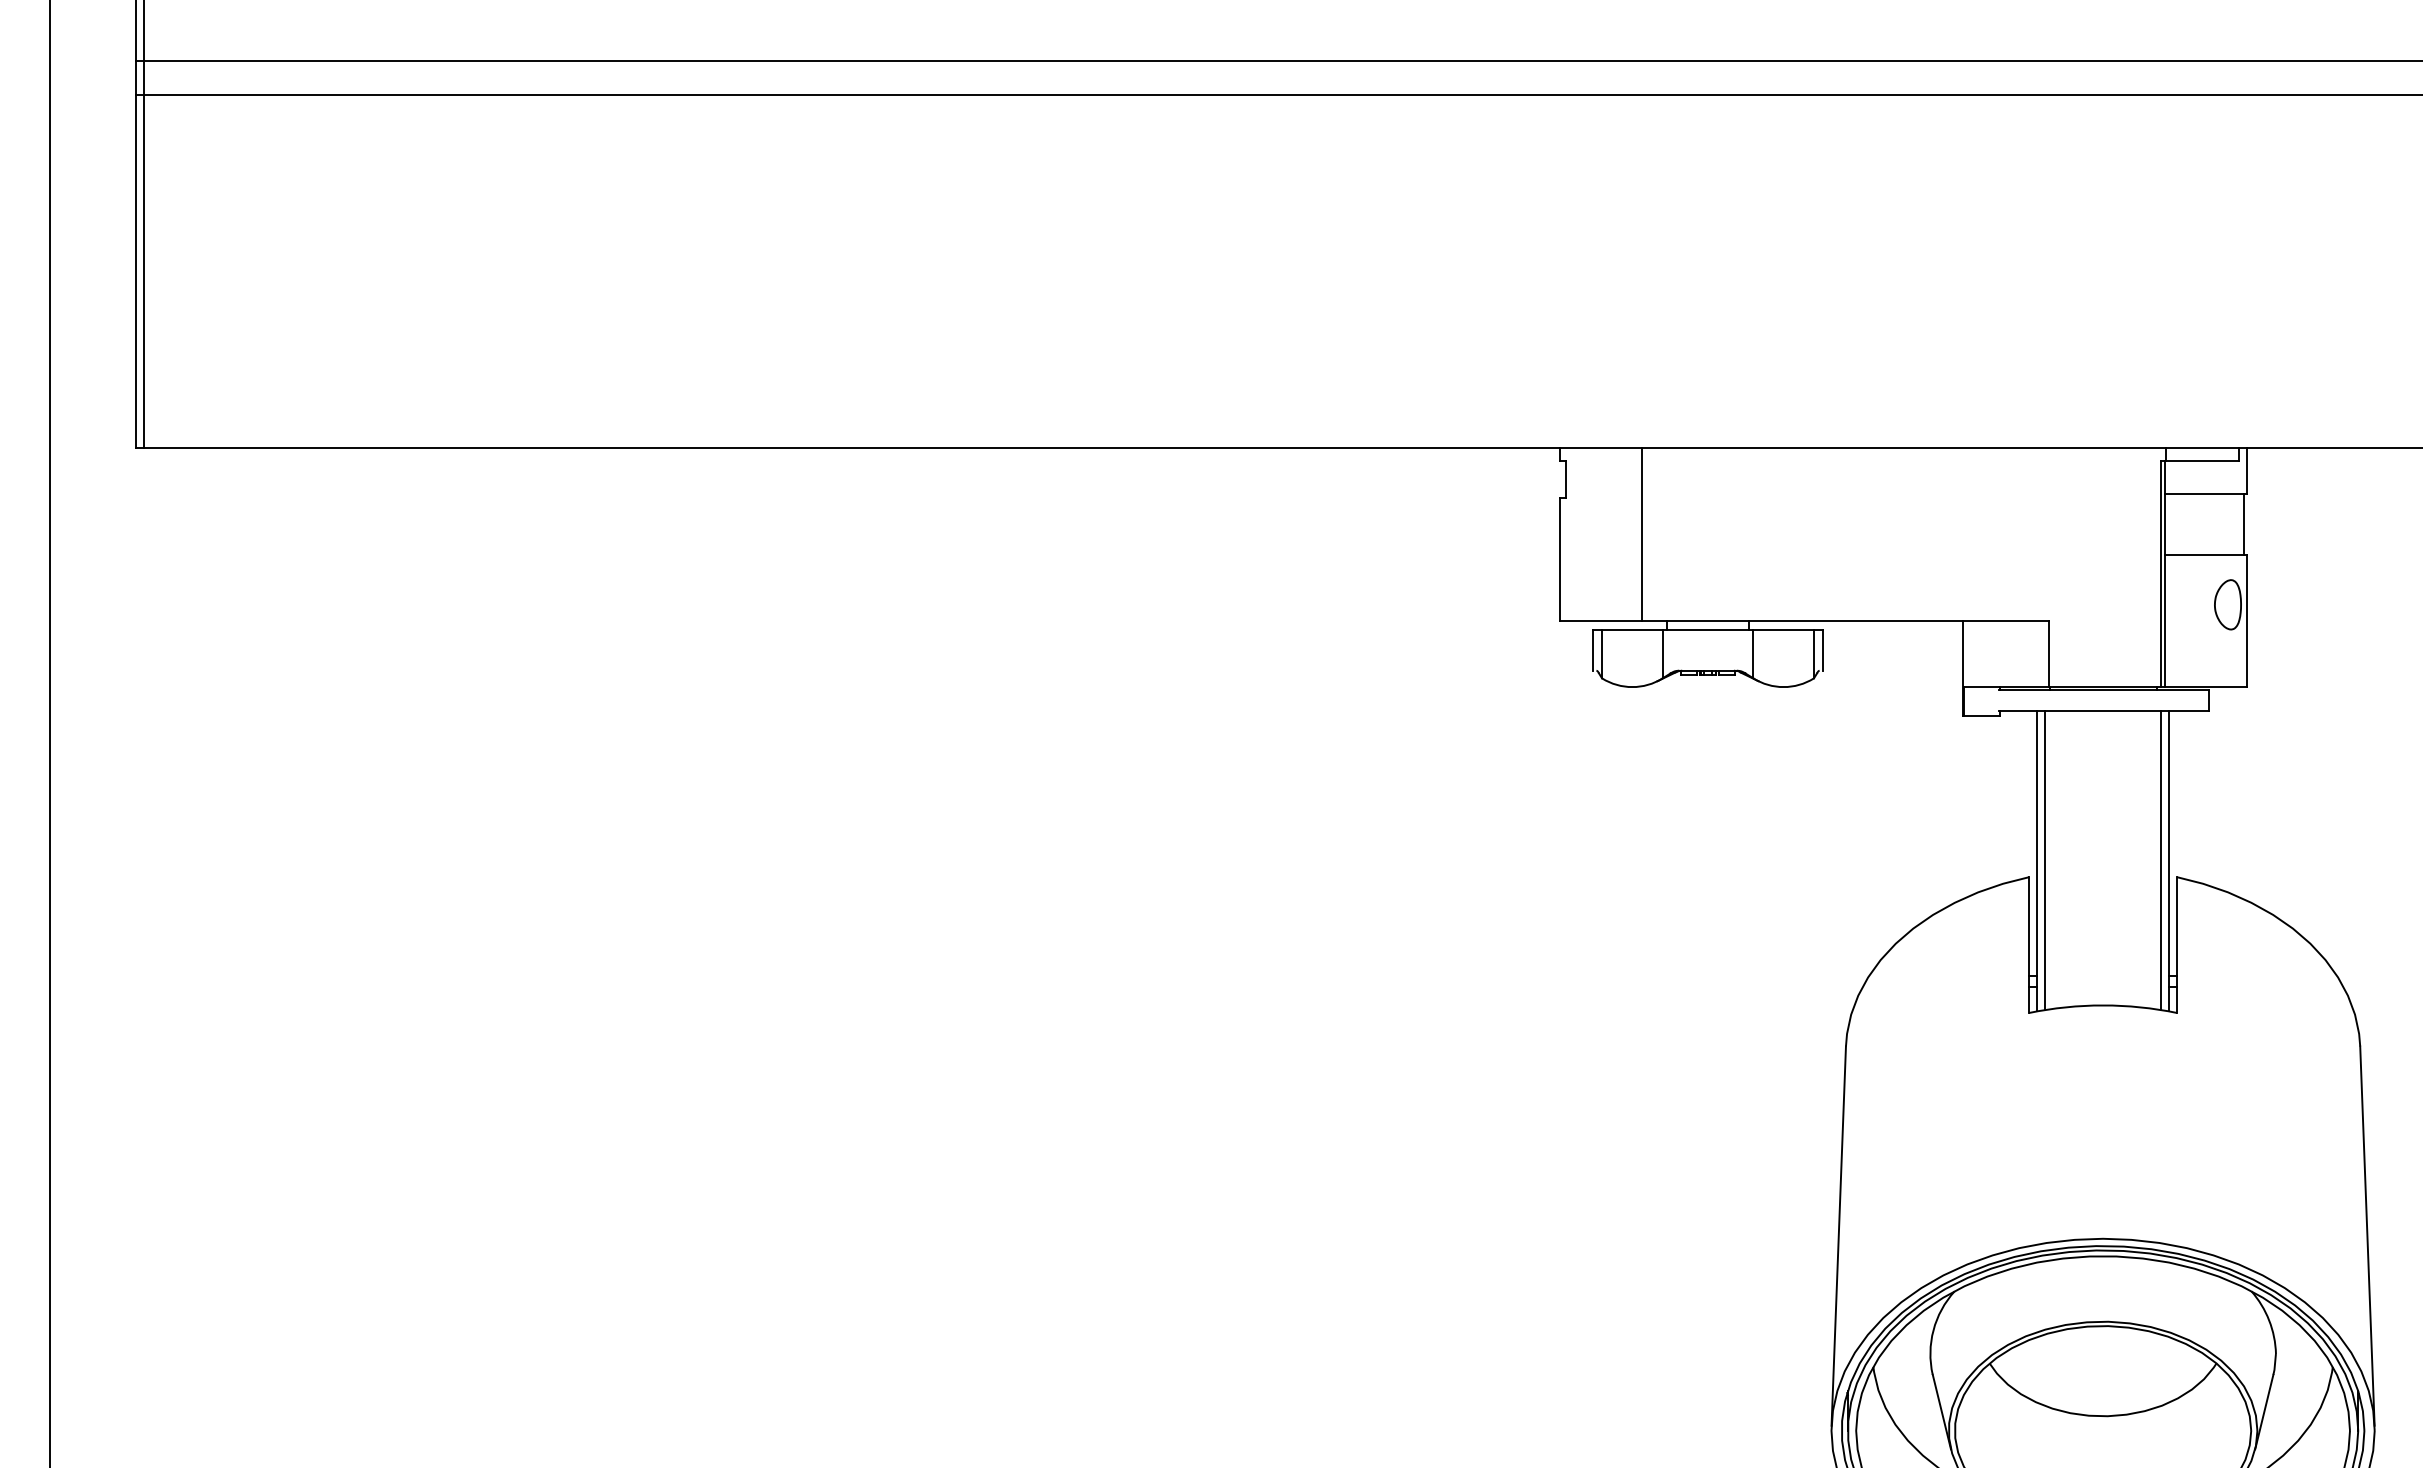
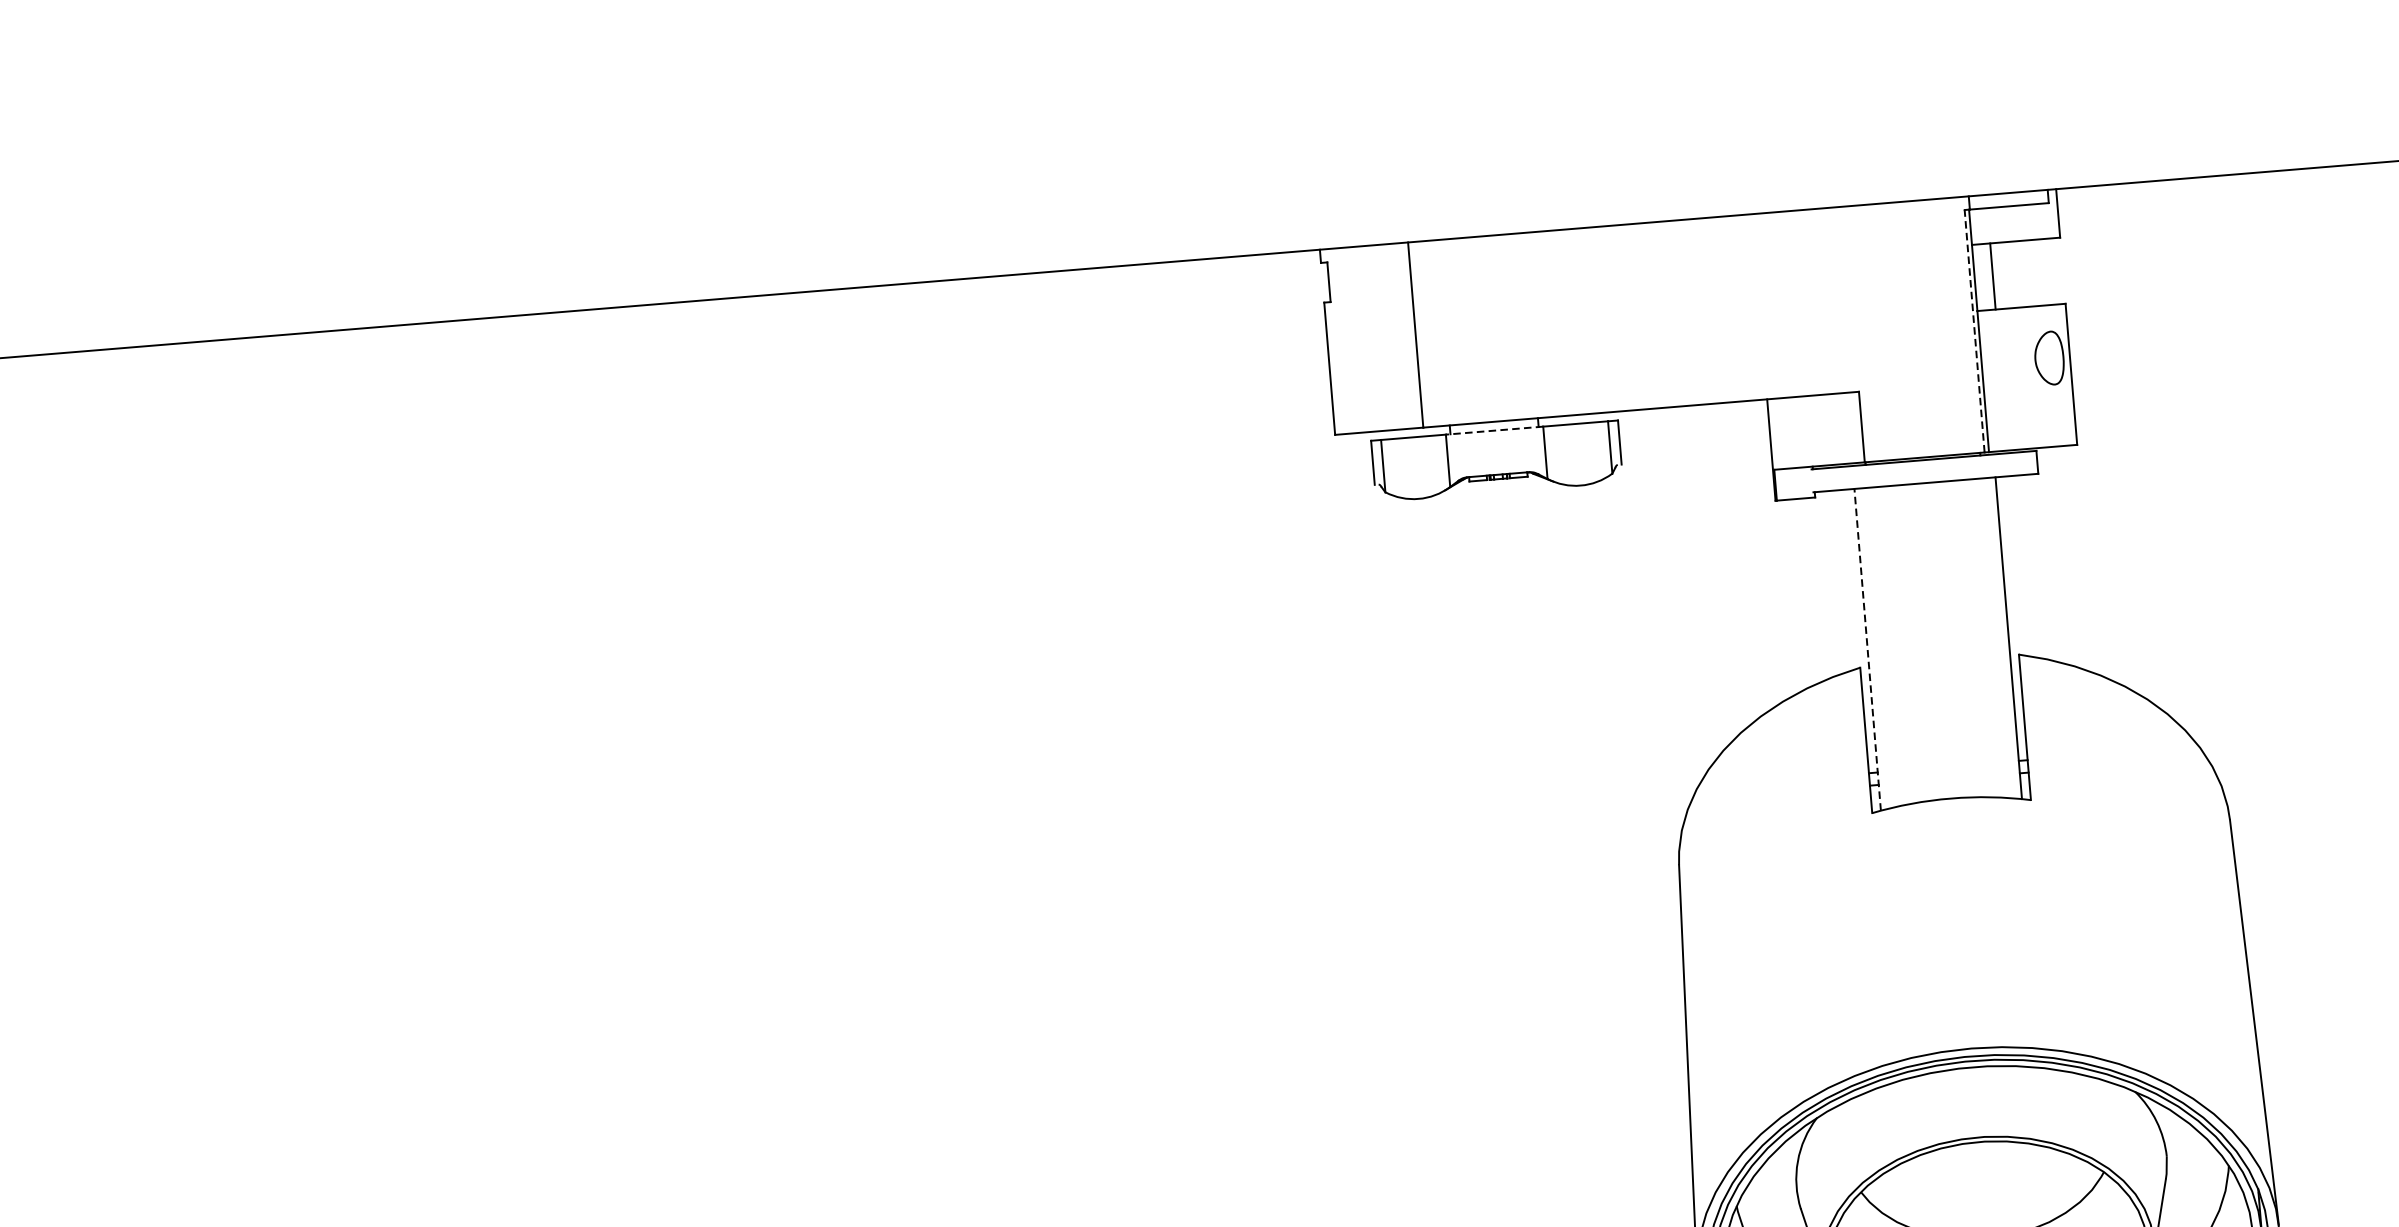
line: (2243, 524) -> (1992, 276), moved
line: (2160, 573) -> (1974, 330), solid -> dashed
line: (1707, 629) -> (1494, 430), solid -> dashed
line: (2037, 860) -> (1867, 649), solid -> dashed
line: (2045, 860) -> (1876, 648), removed
line: (2160, 860) -> (1999, 638), removed

